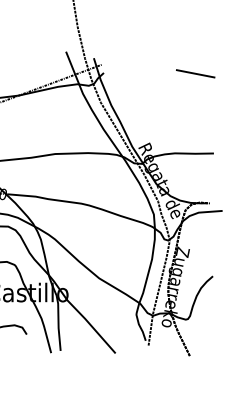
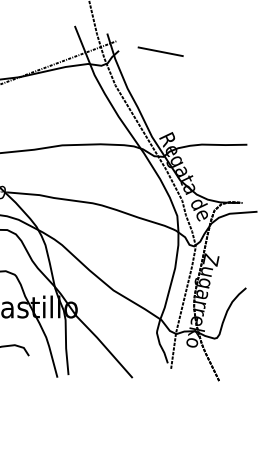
line: (195, 73) -> (160, 51), moved

